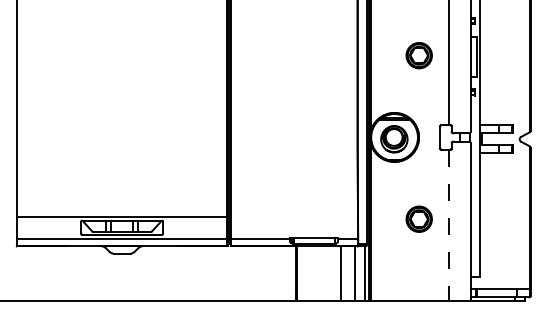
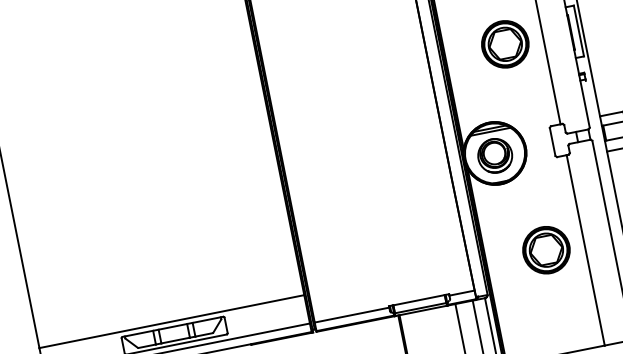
part: (419, 55) -> (505, 44), size x1.43
part: (419, 219) -> (547, 250), size x1.43
line: (449, 225) -> (586, 250), dashed -> solid

